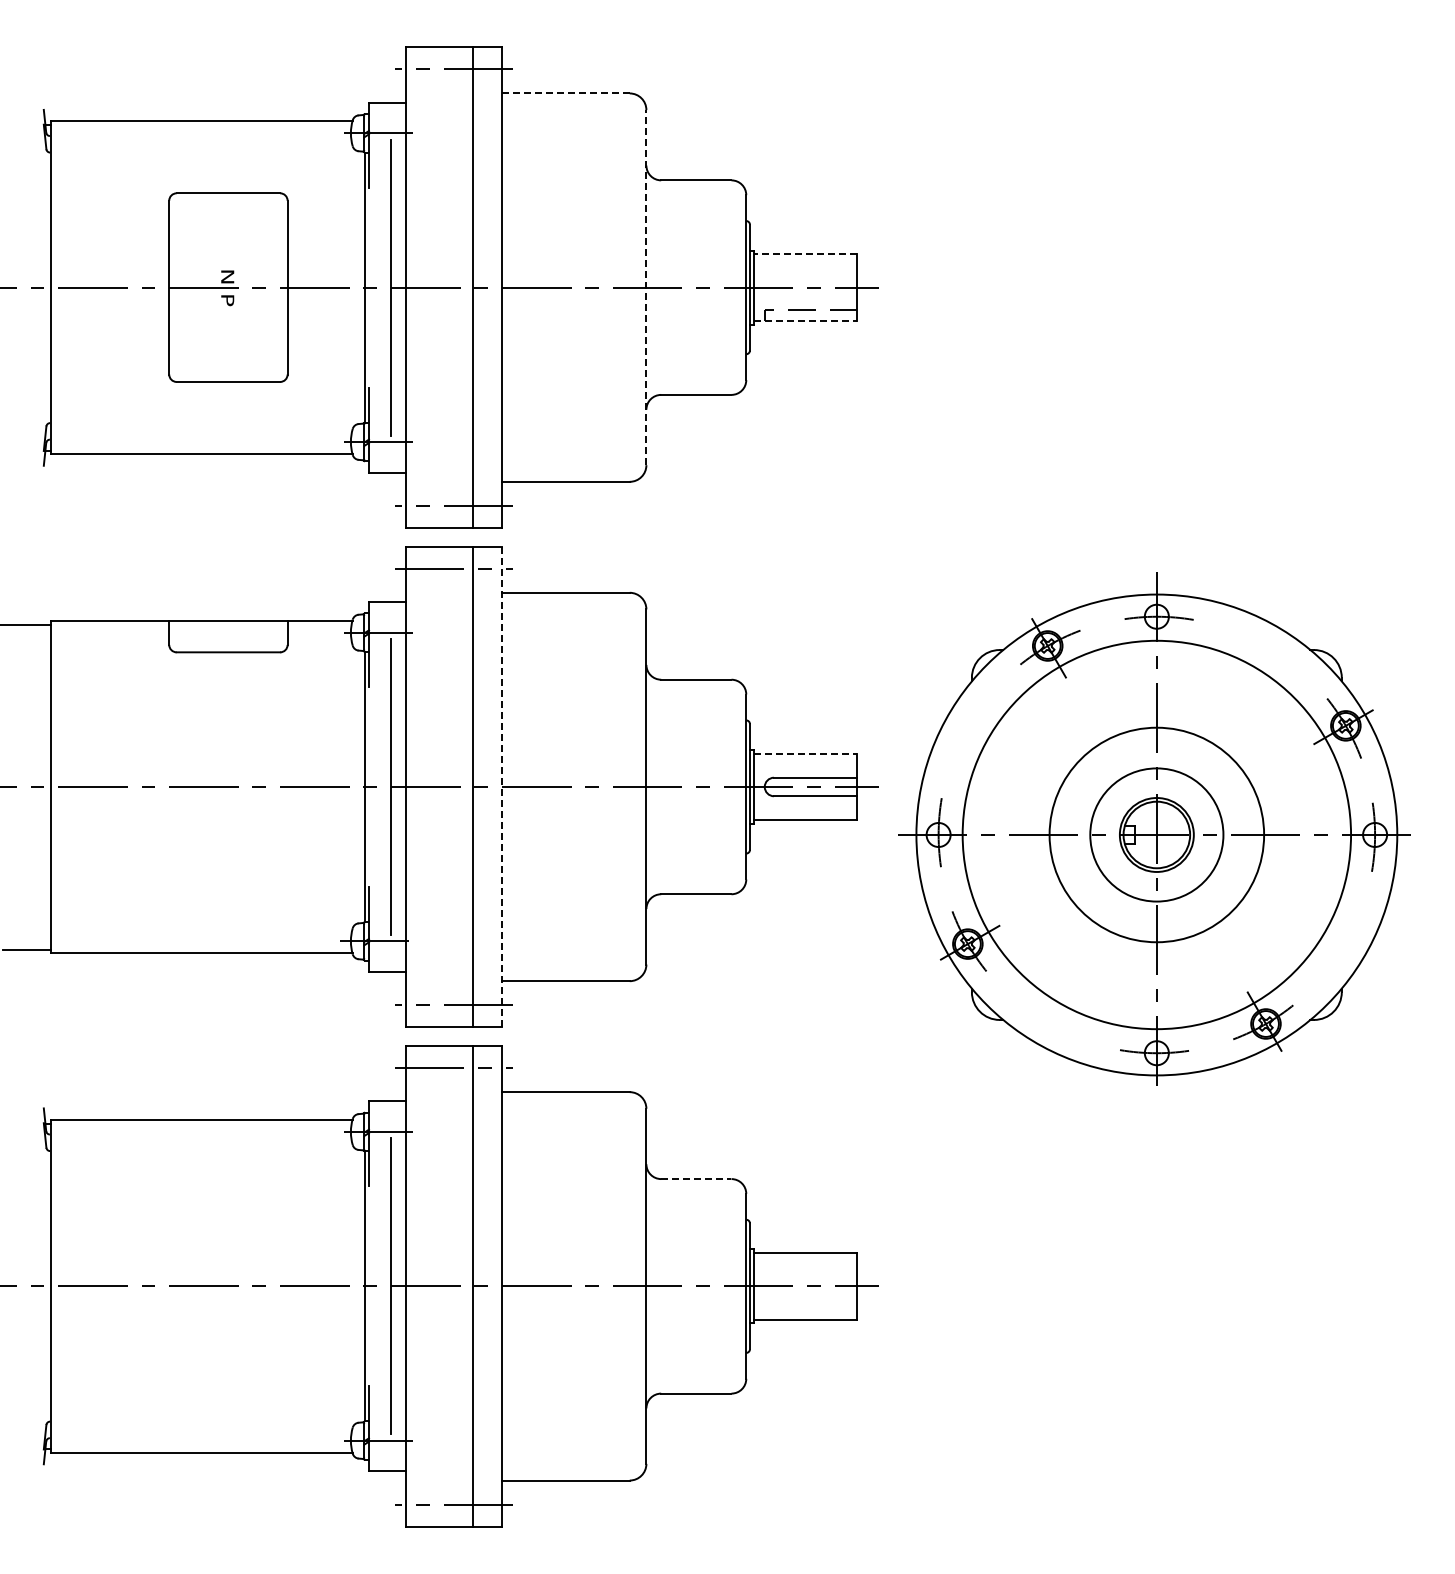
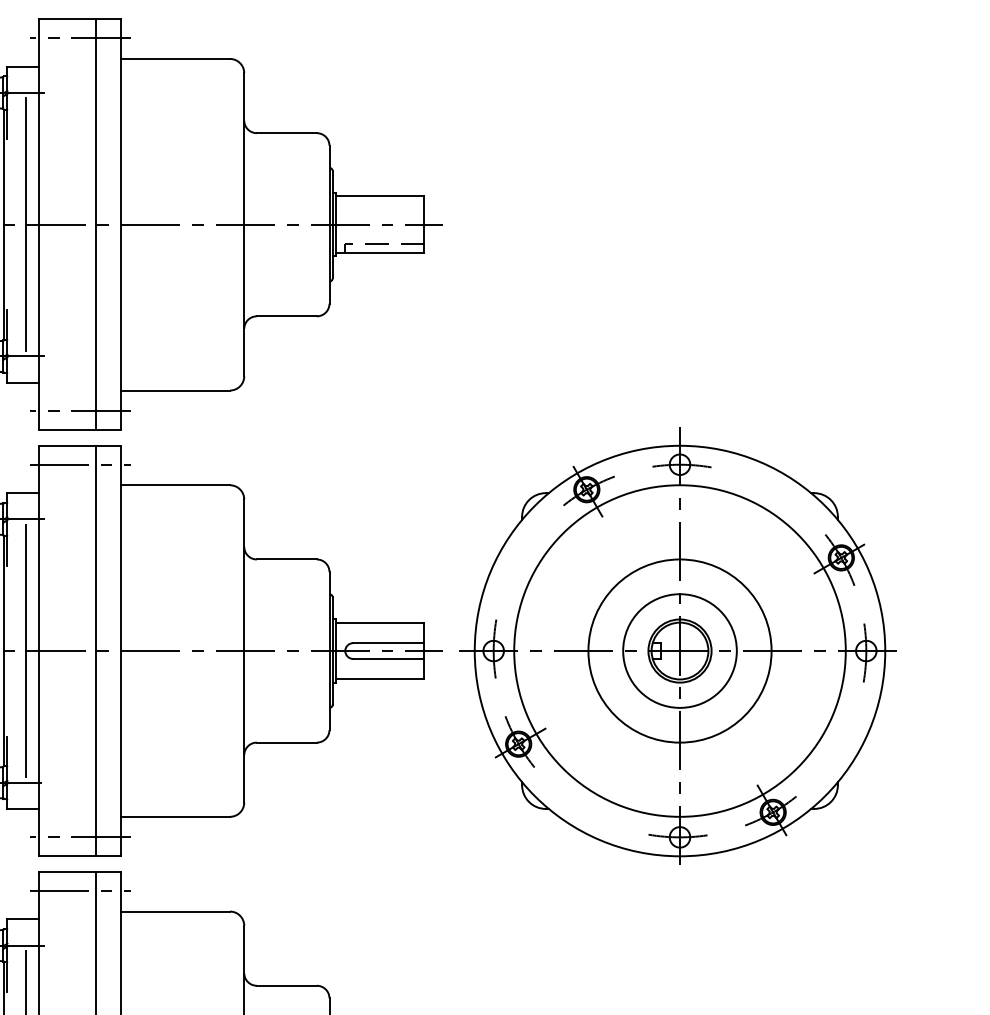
line: (565, 93) -> (175, 59), dashed -> solid
line: (805, 254) -> (380, 196), dashed -> solid
line: (646, 287) -> (244, 224), dashed -> solid
line: (805, 320) -> (380, 252), dashed -> solid
line: (805, 753) -> (380, 622), dashed -> solid
line: (502, 786) -> (121, 650), dashed -> solid
part: (1154, 828) -> (677, 645), moved
line: (696, 1179) -> (287, 986), dashed -> solid

